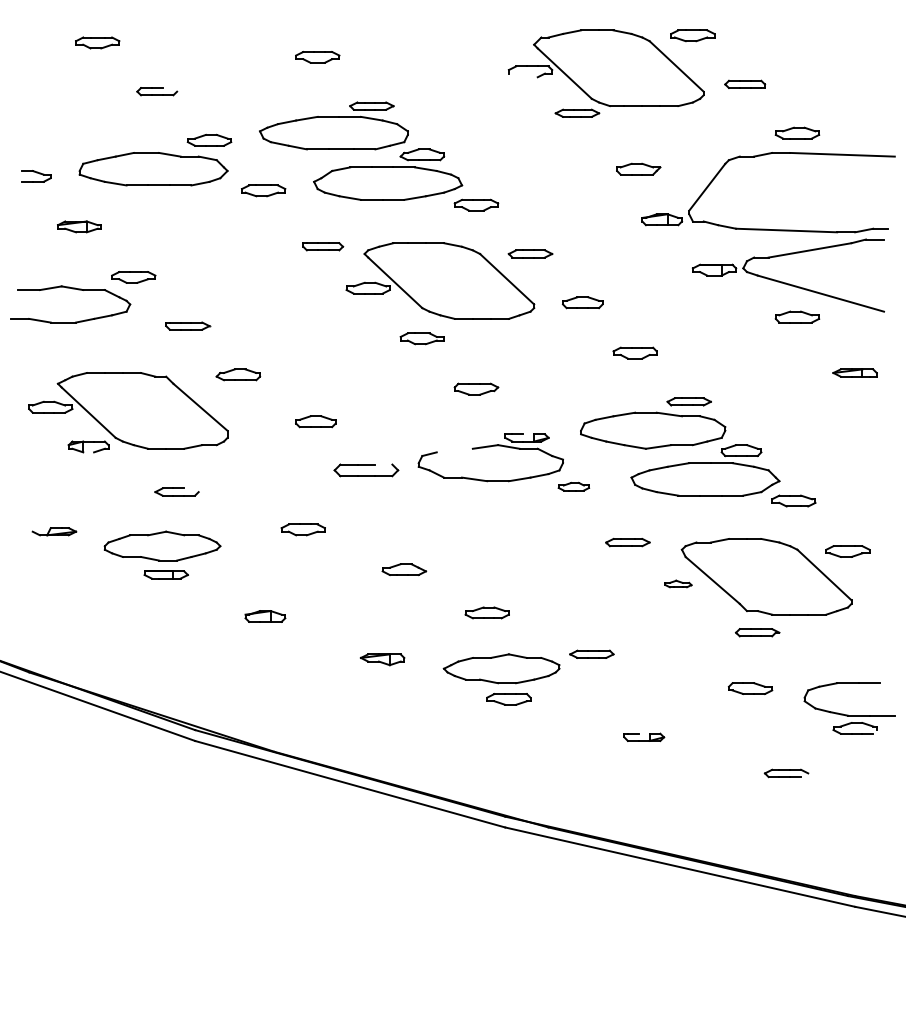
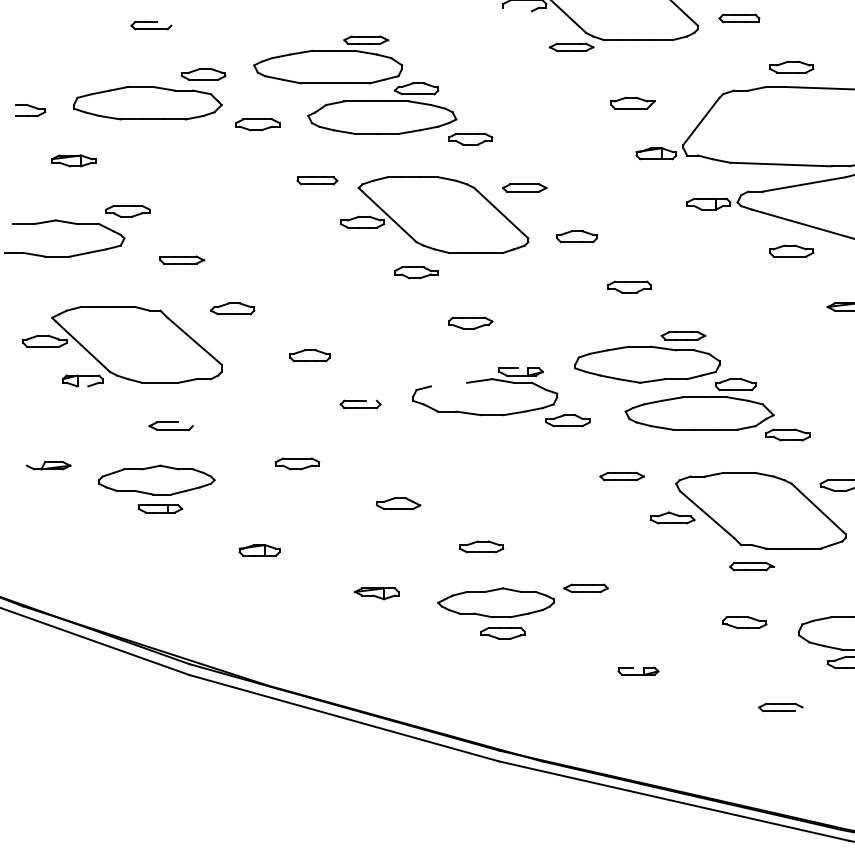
part: (366, 470) -> (360, 404), size x0.62
part: (573, 486) -> (567, 420), size x1.43
part: (678, 583) -> (672, 517), size x1.67

